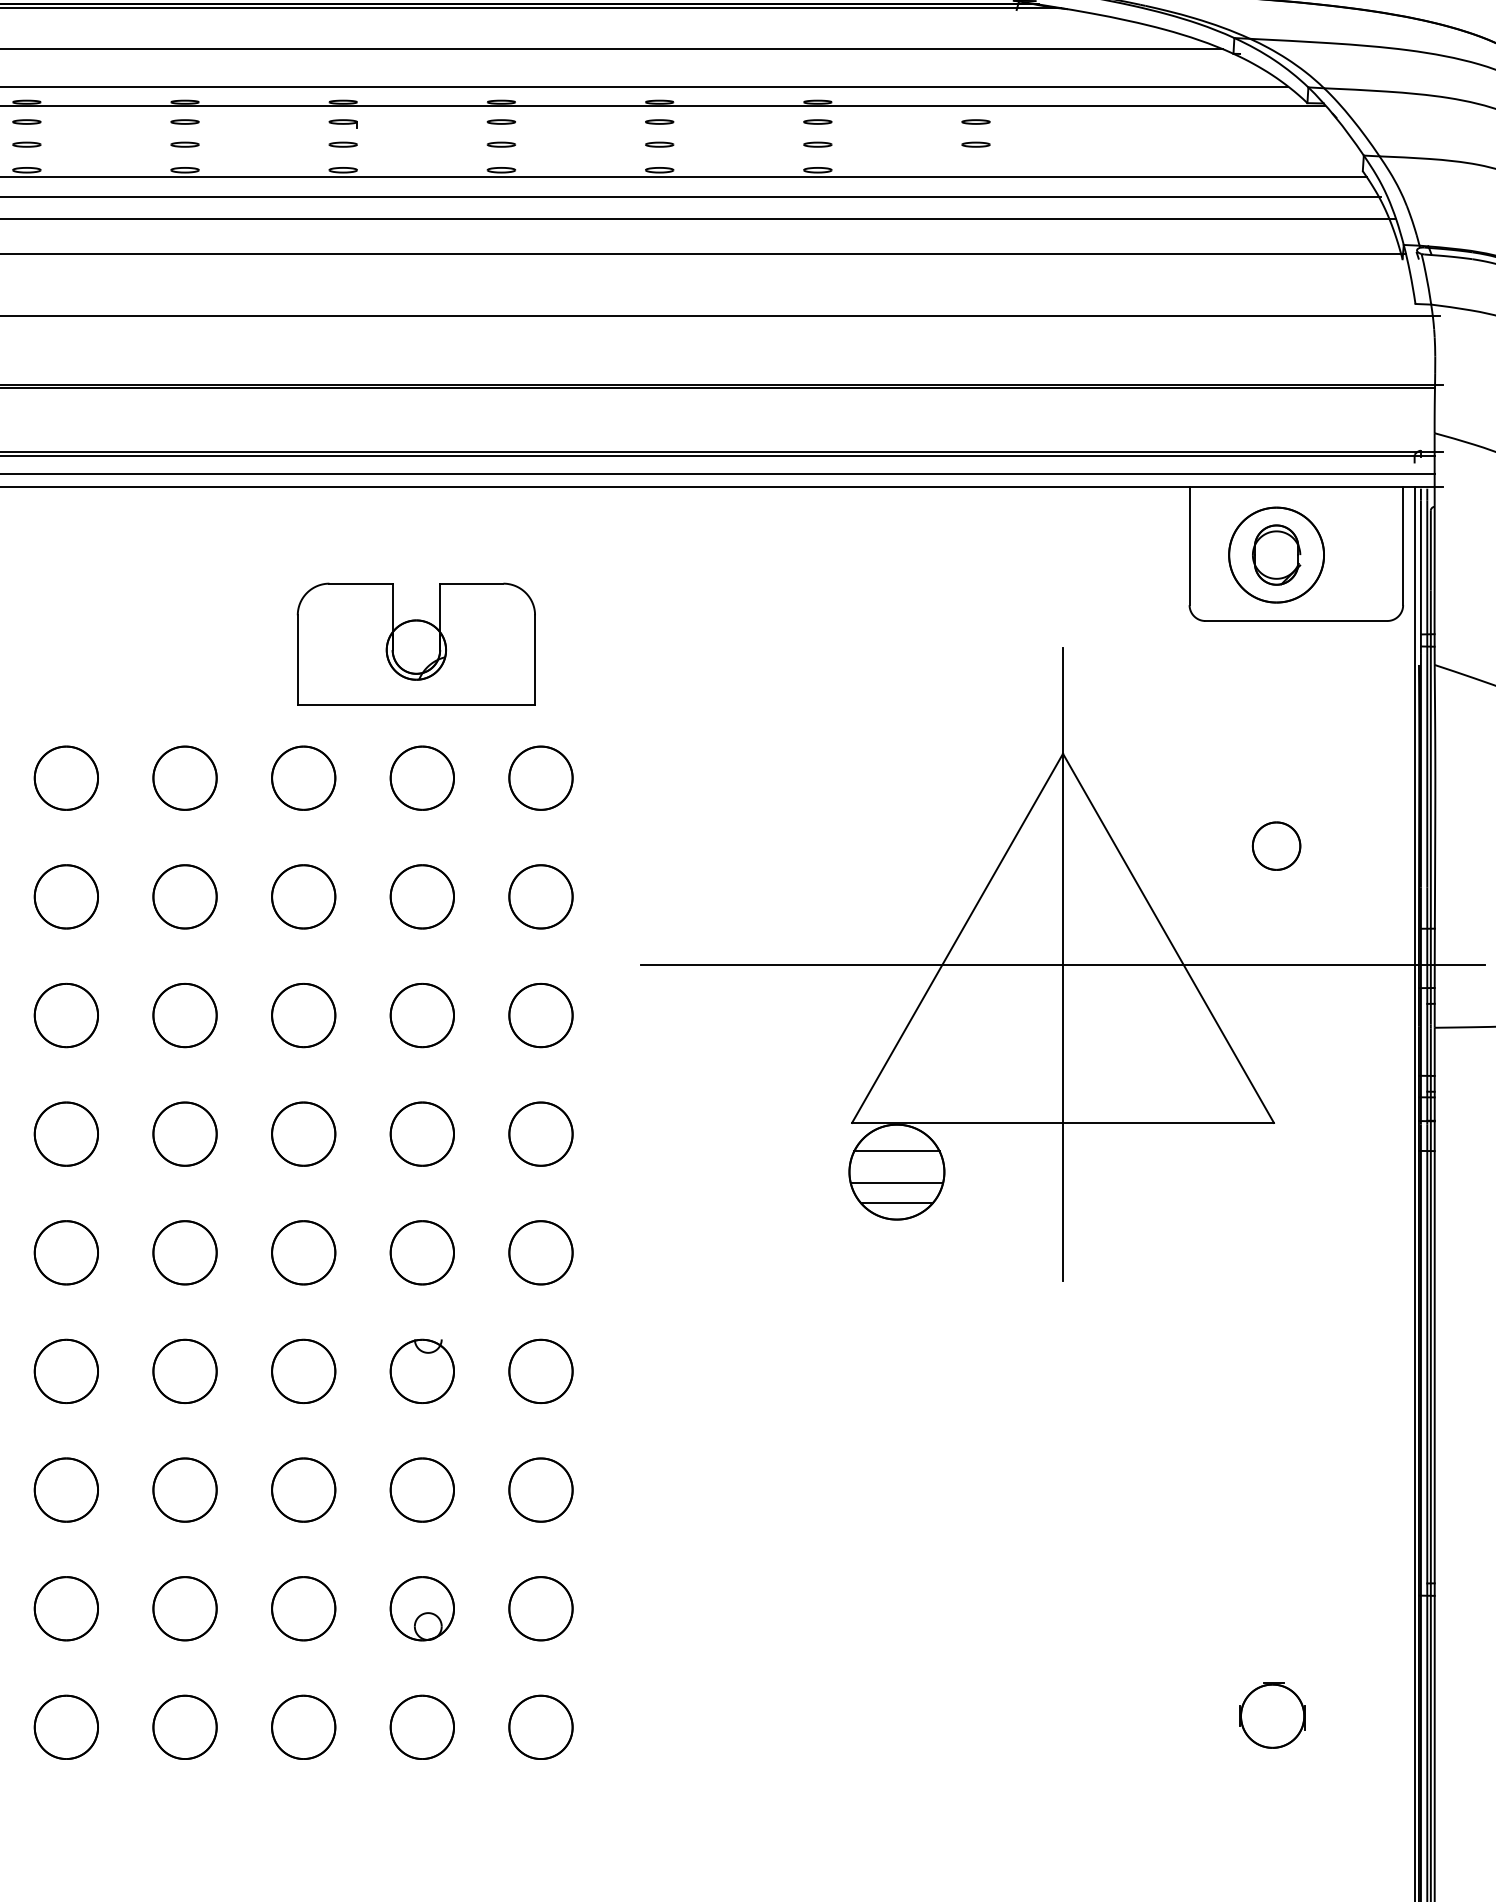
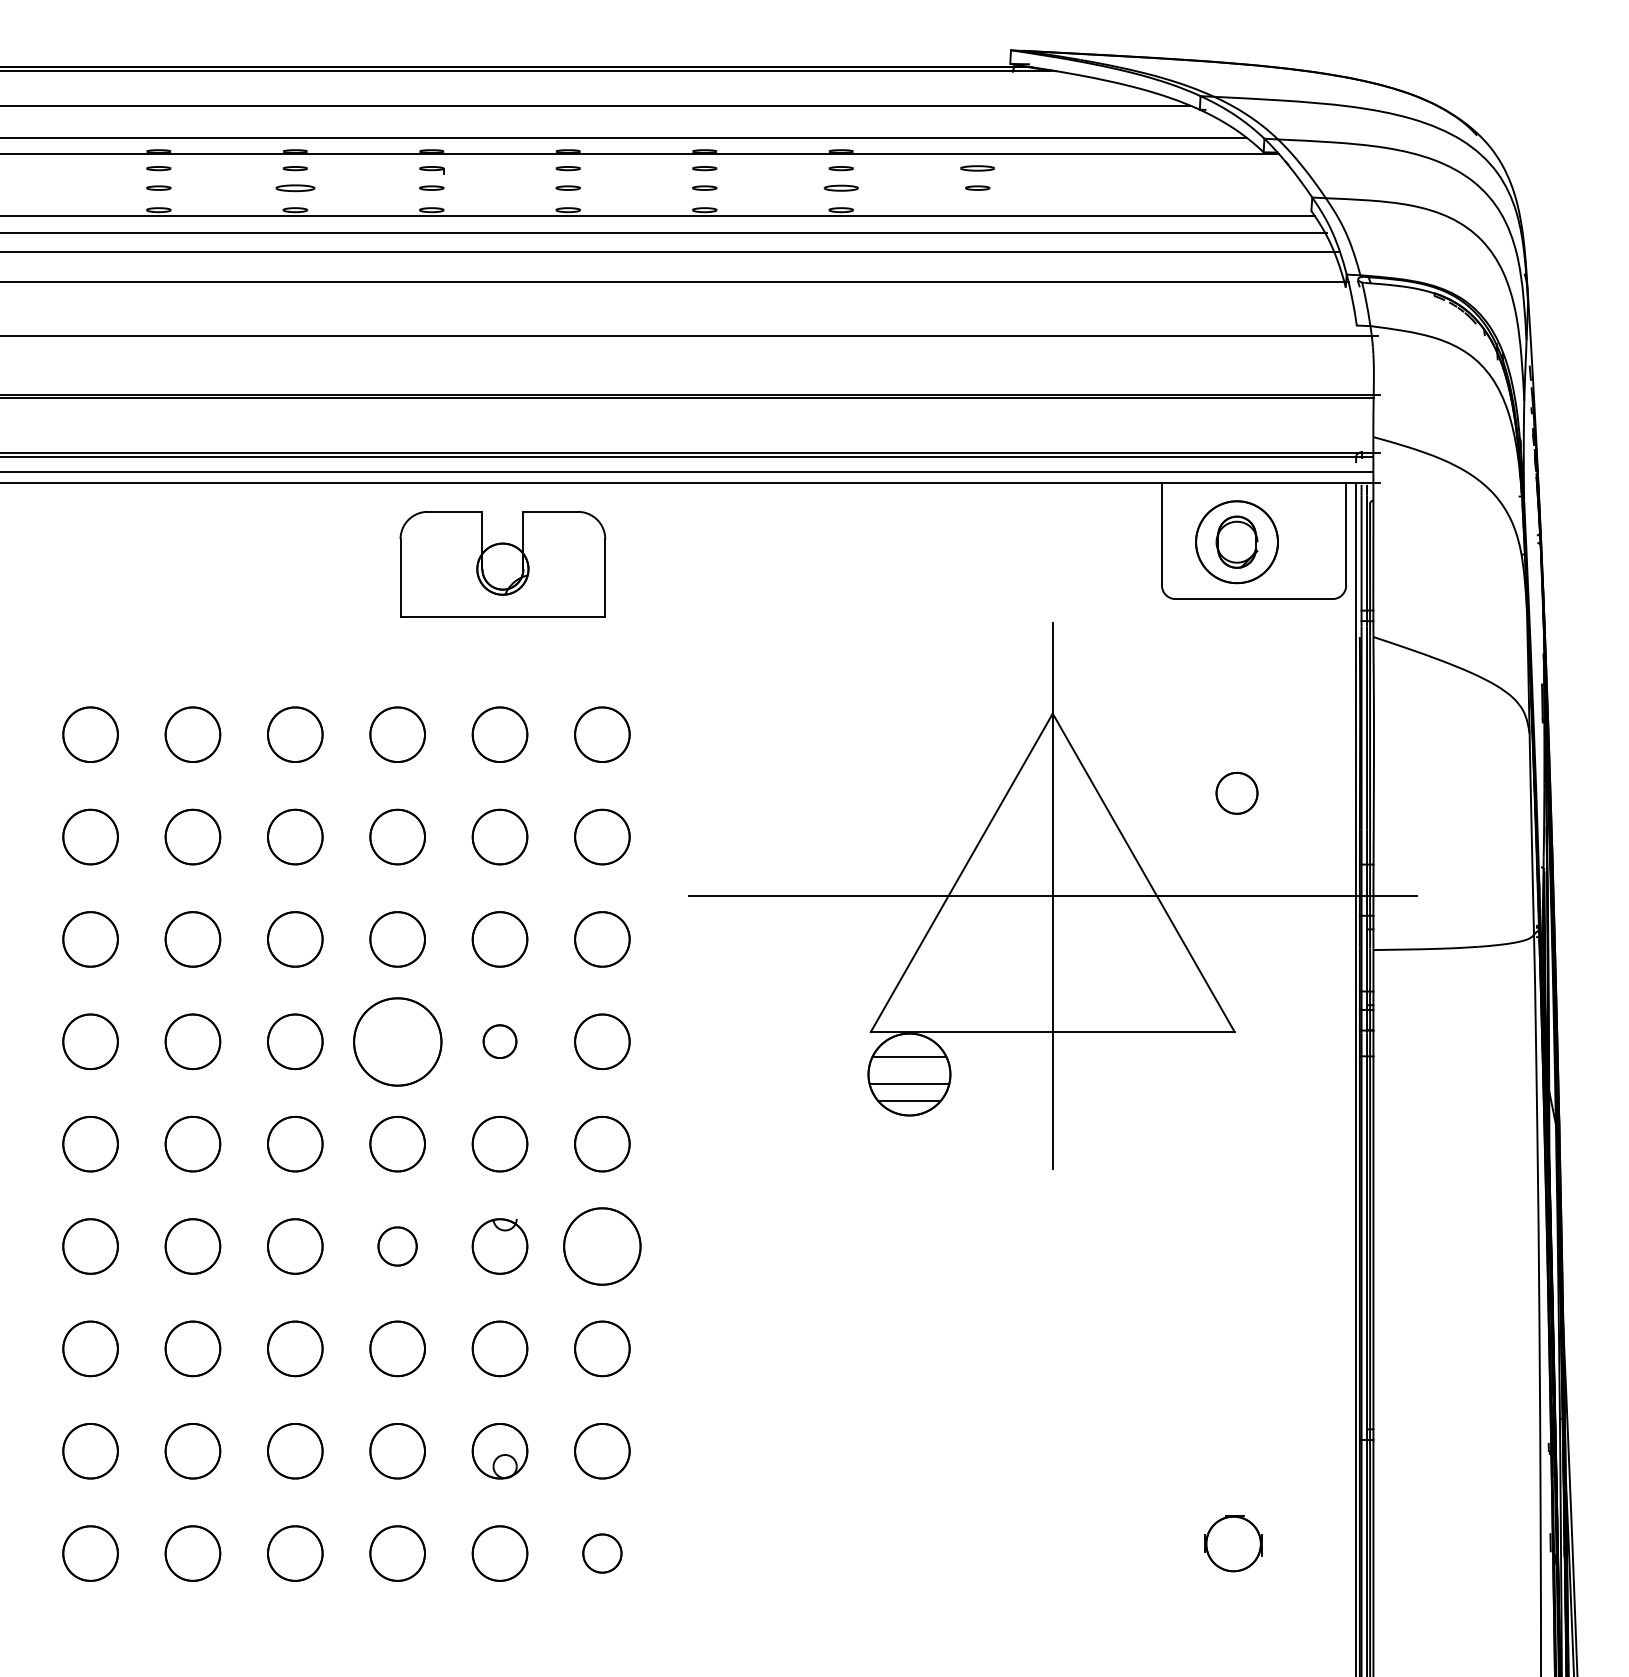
part: (975, 121) -> (977, 168), size x1.4
part: (184, 143) -> (294, 187), size x1.6
part: (816, 143) -> (840, 187), size x1.4
part: (415, 644) -> (502, 564), moved
part: (303, 1133) -> (397, 1041), size x1.6
part: (421, 1133) -> (499, 1041), size x0.6
part: (303, 1371) -> (397, 1246), size x0.7
part: (541, 1371) -> (602, 1246), size x1.4
part: (541, 1727) -> (602, 1553), size x0.7

